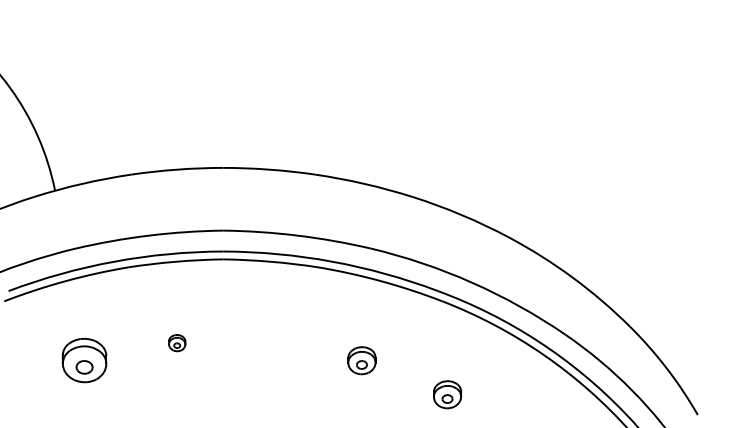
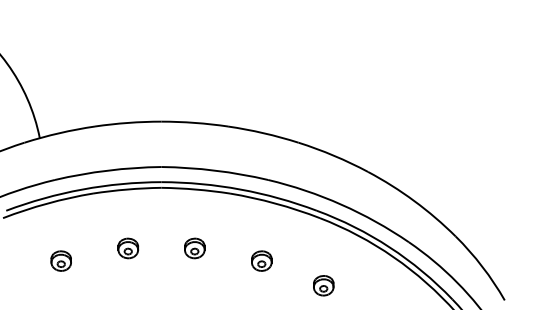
part: (176, 342) -> (127, 247), size x1.67
part: (268, 342) -> (194, 247), added
part: (84, 360) -> (61, 260), size x0.62

